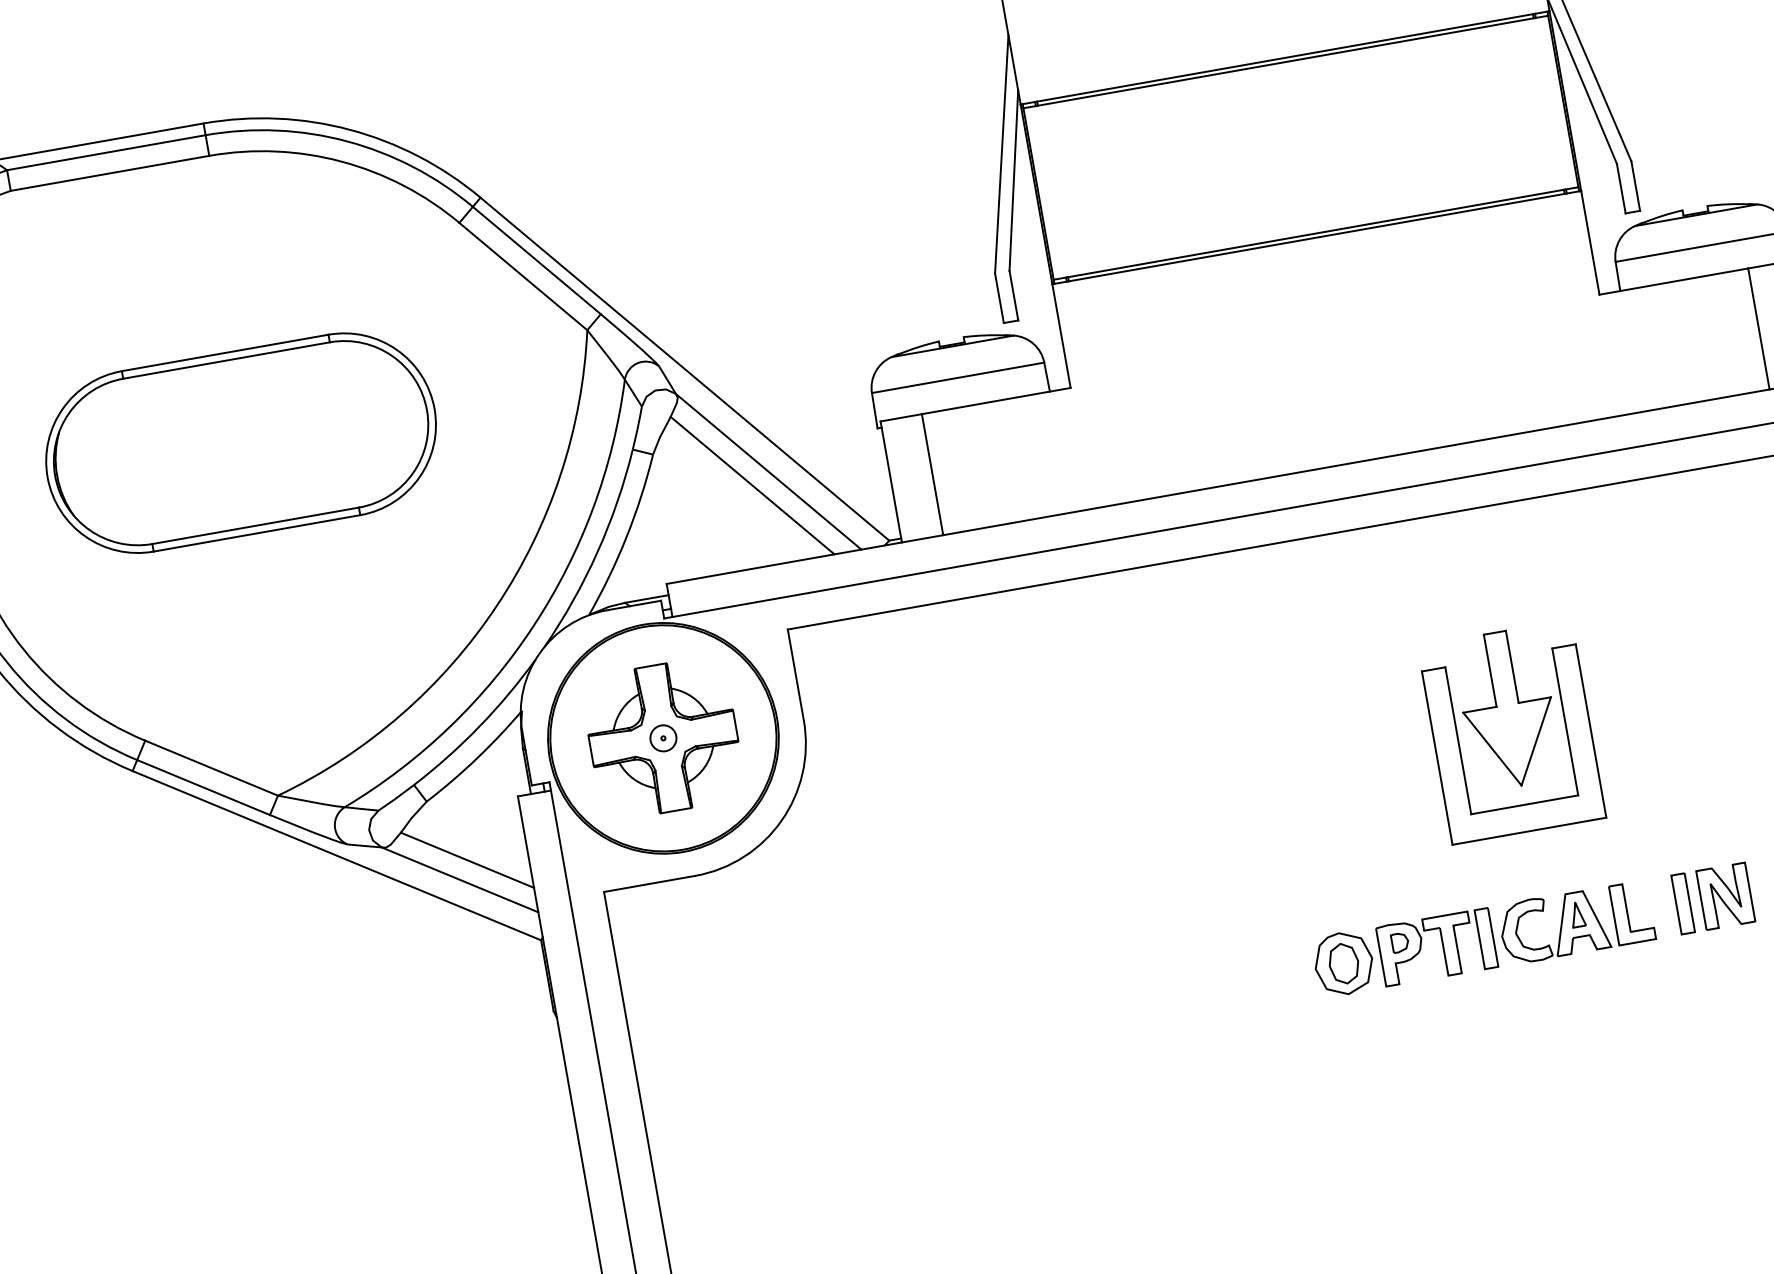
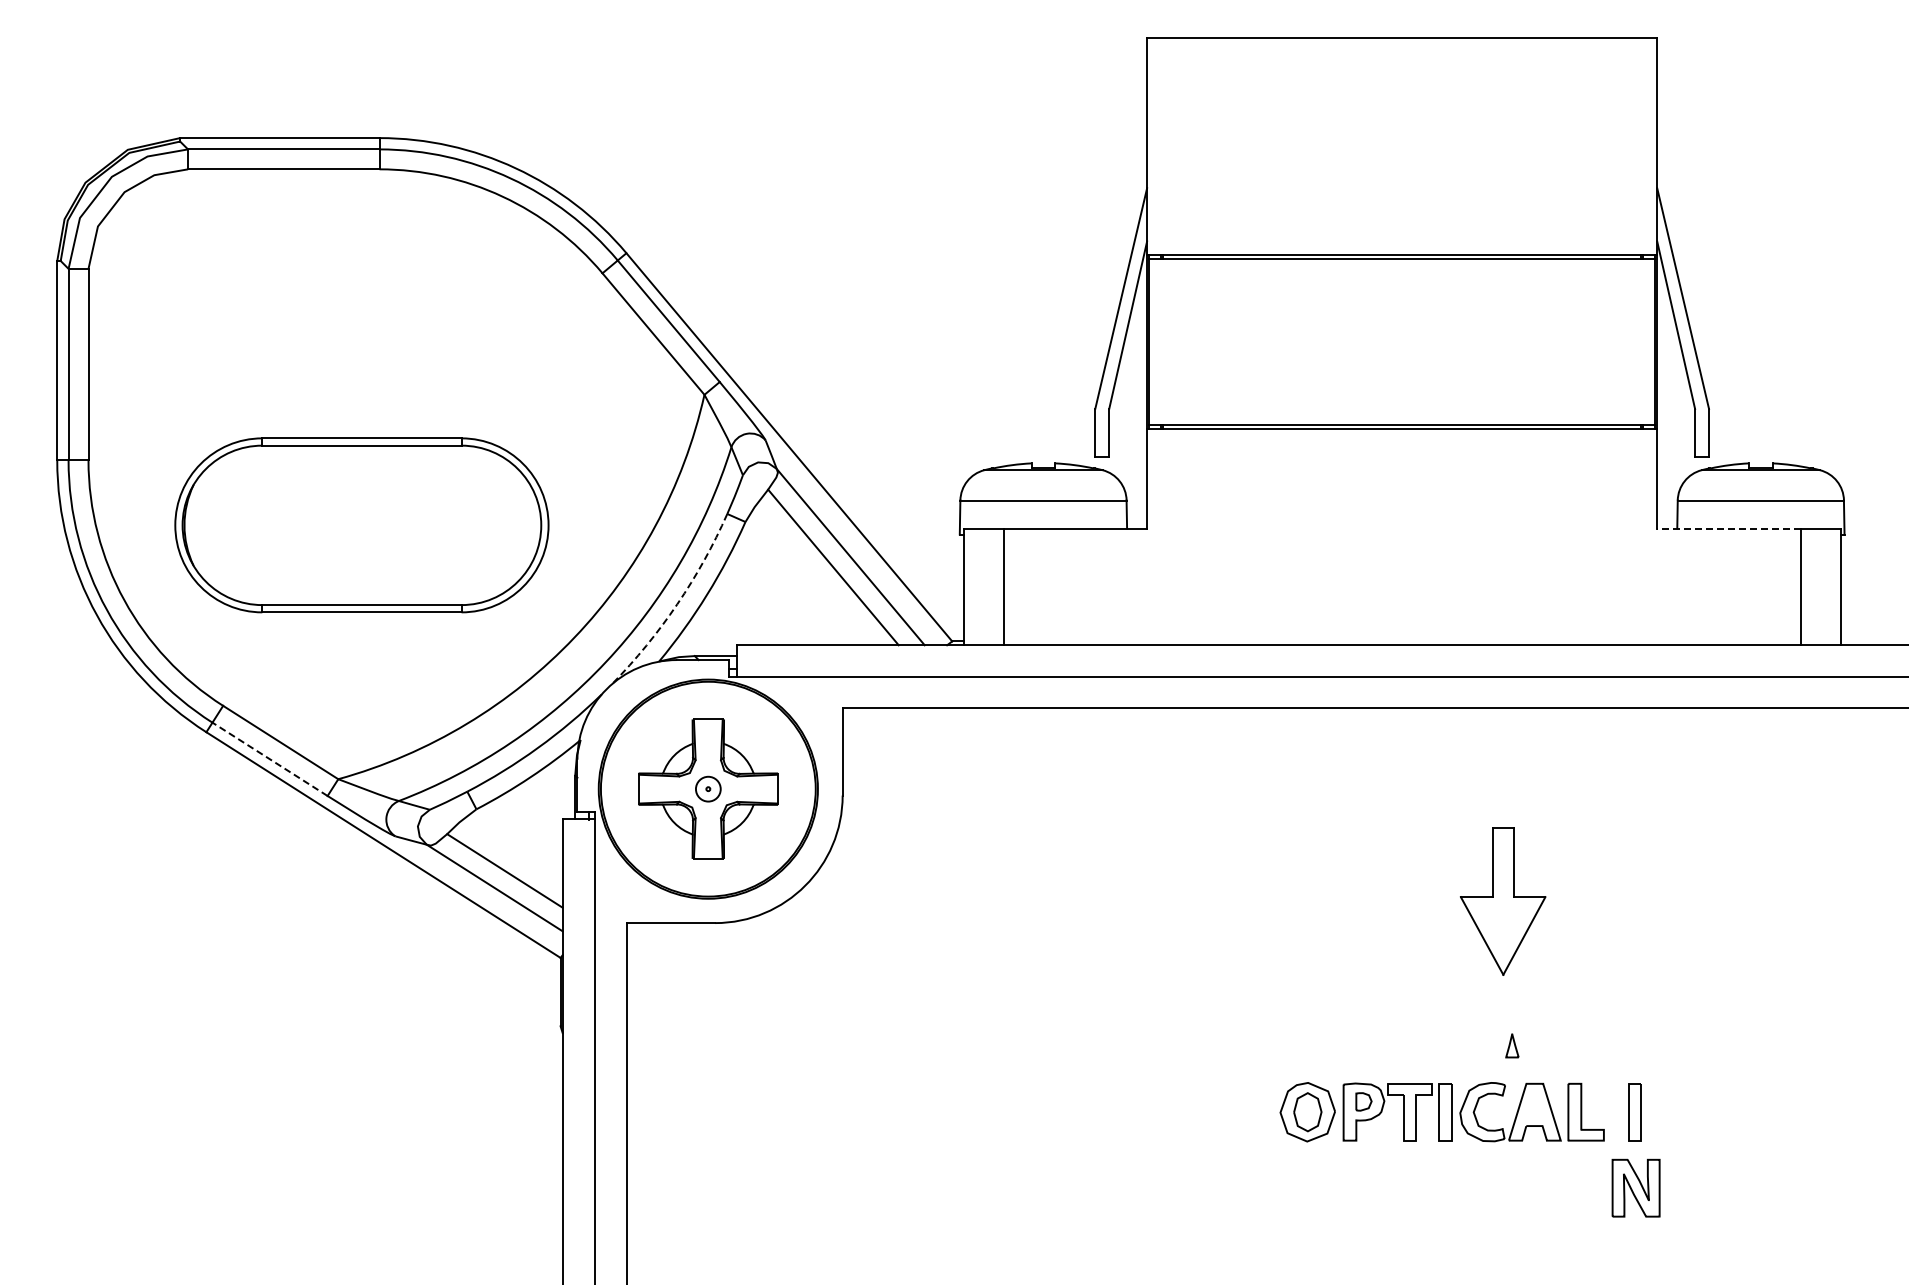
line: (1673, 281) -> (1728, 528), solid -> dashed
part: (240, 443) -> (361, 525), moved
arc: (597, 552) -> (677, 604), solid -> dashed
part: (1461, 754) -> (1452, 935), removed
line: (203, 787) -> (269, 759), solid -> dashed
part: (1725, 895) -> (1635, 1187), moved
part: (1577, 914) -> (1512, 1045), moved

